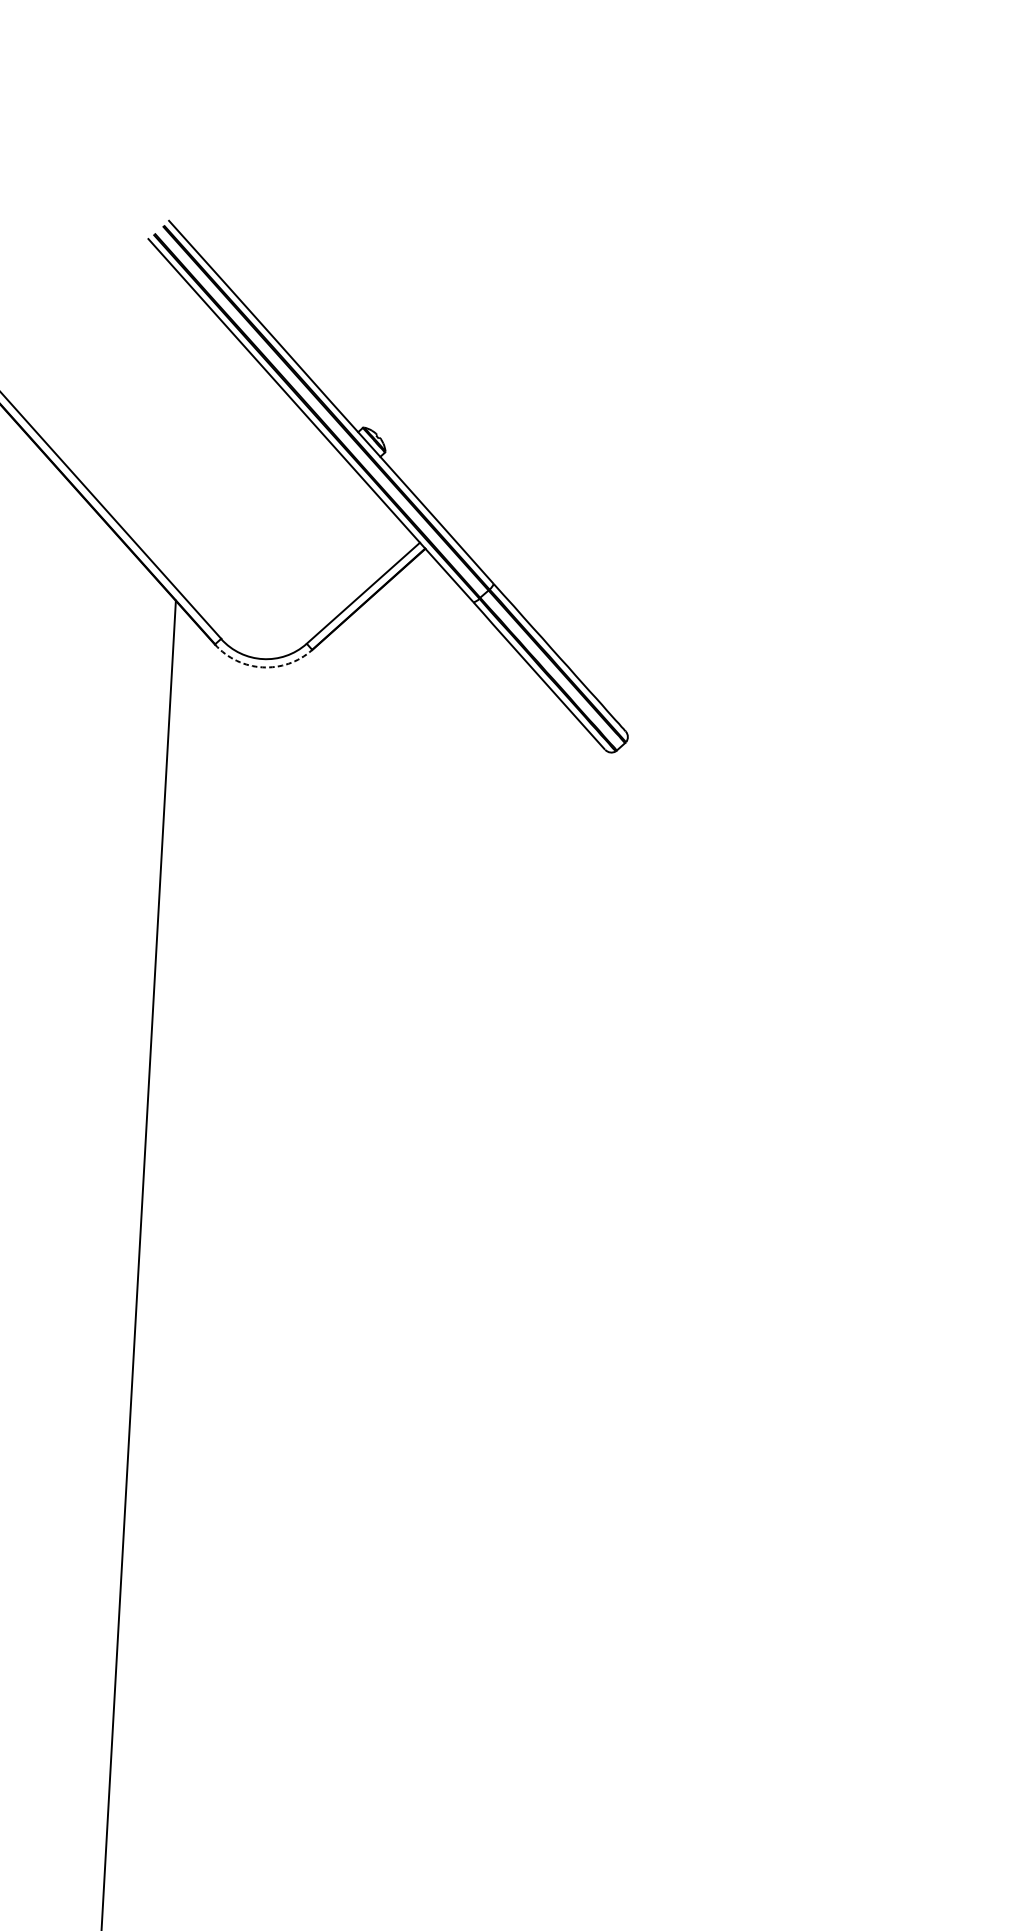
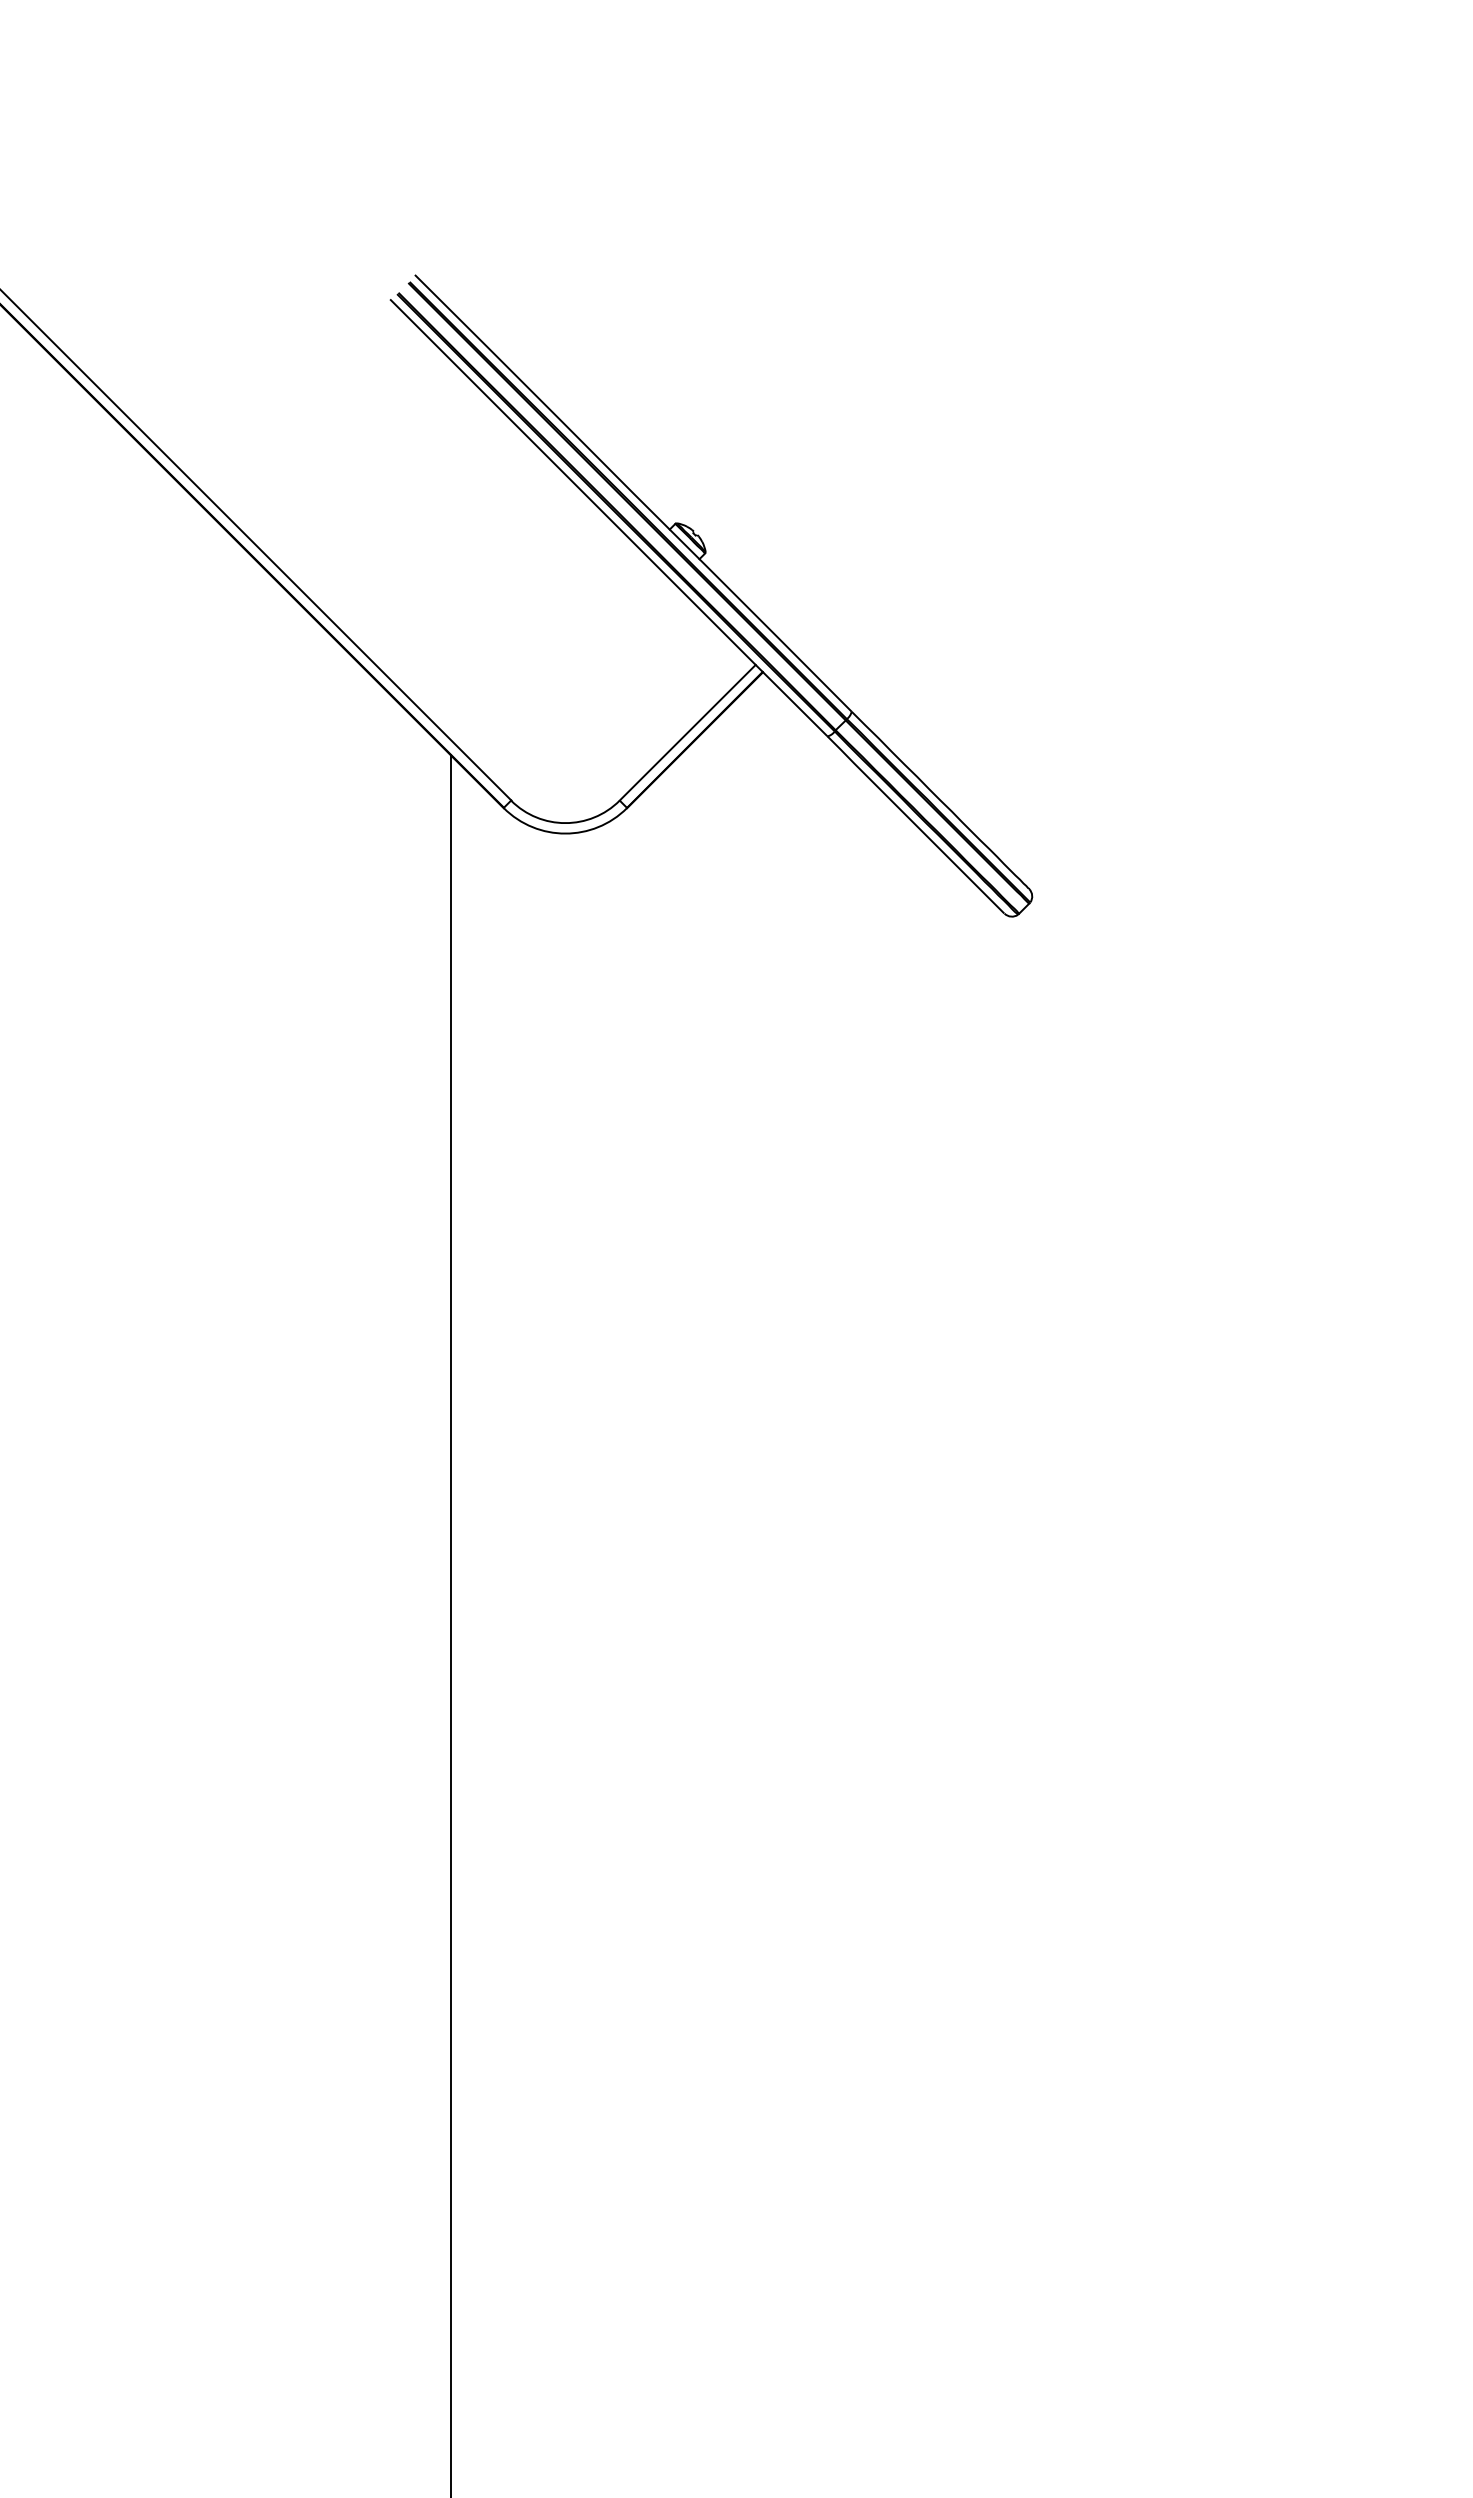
arc: (262, 667) -> (565, 833), dashed -> solid

